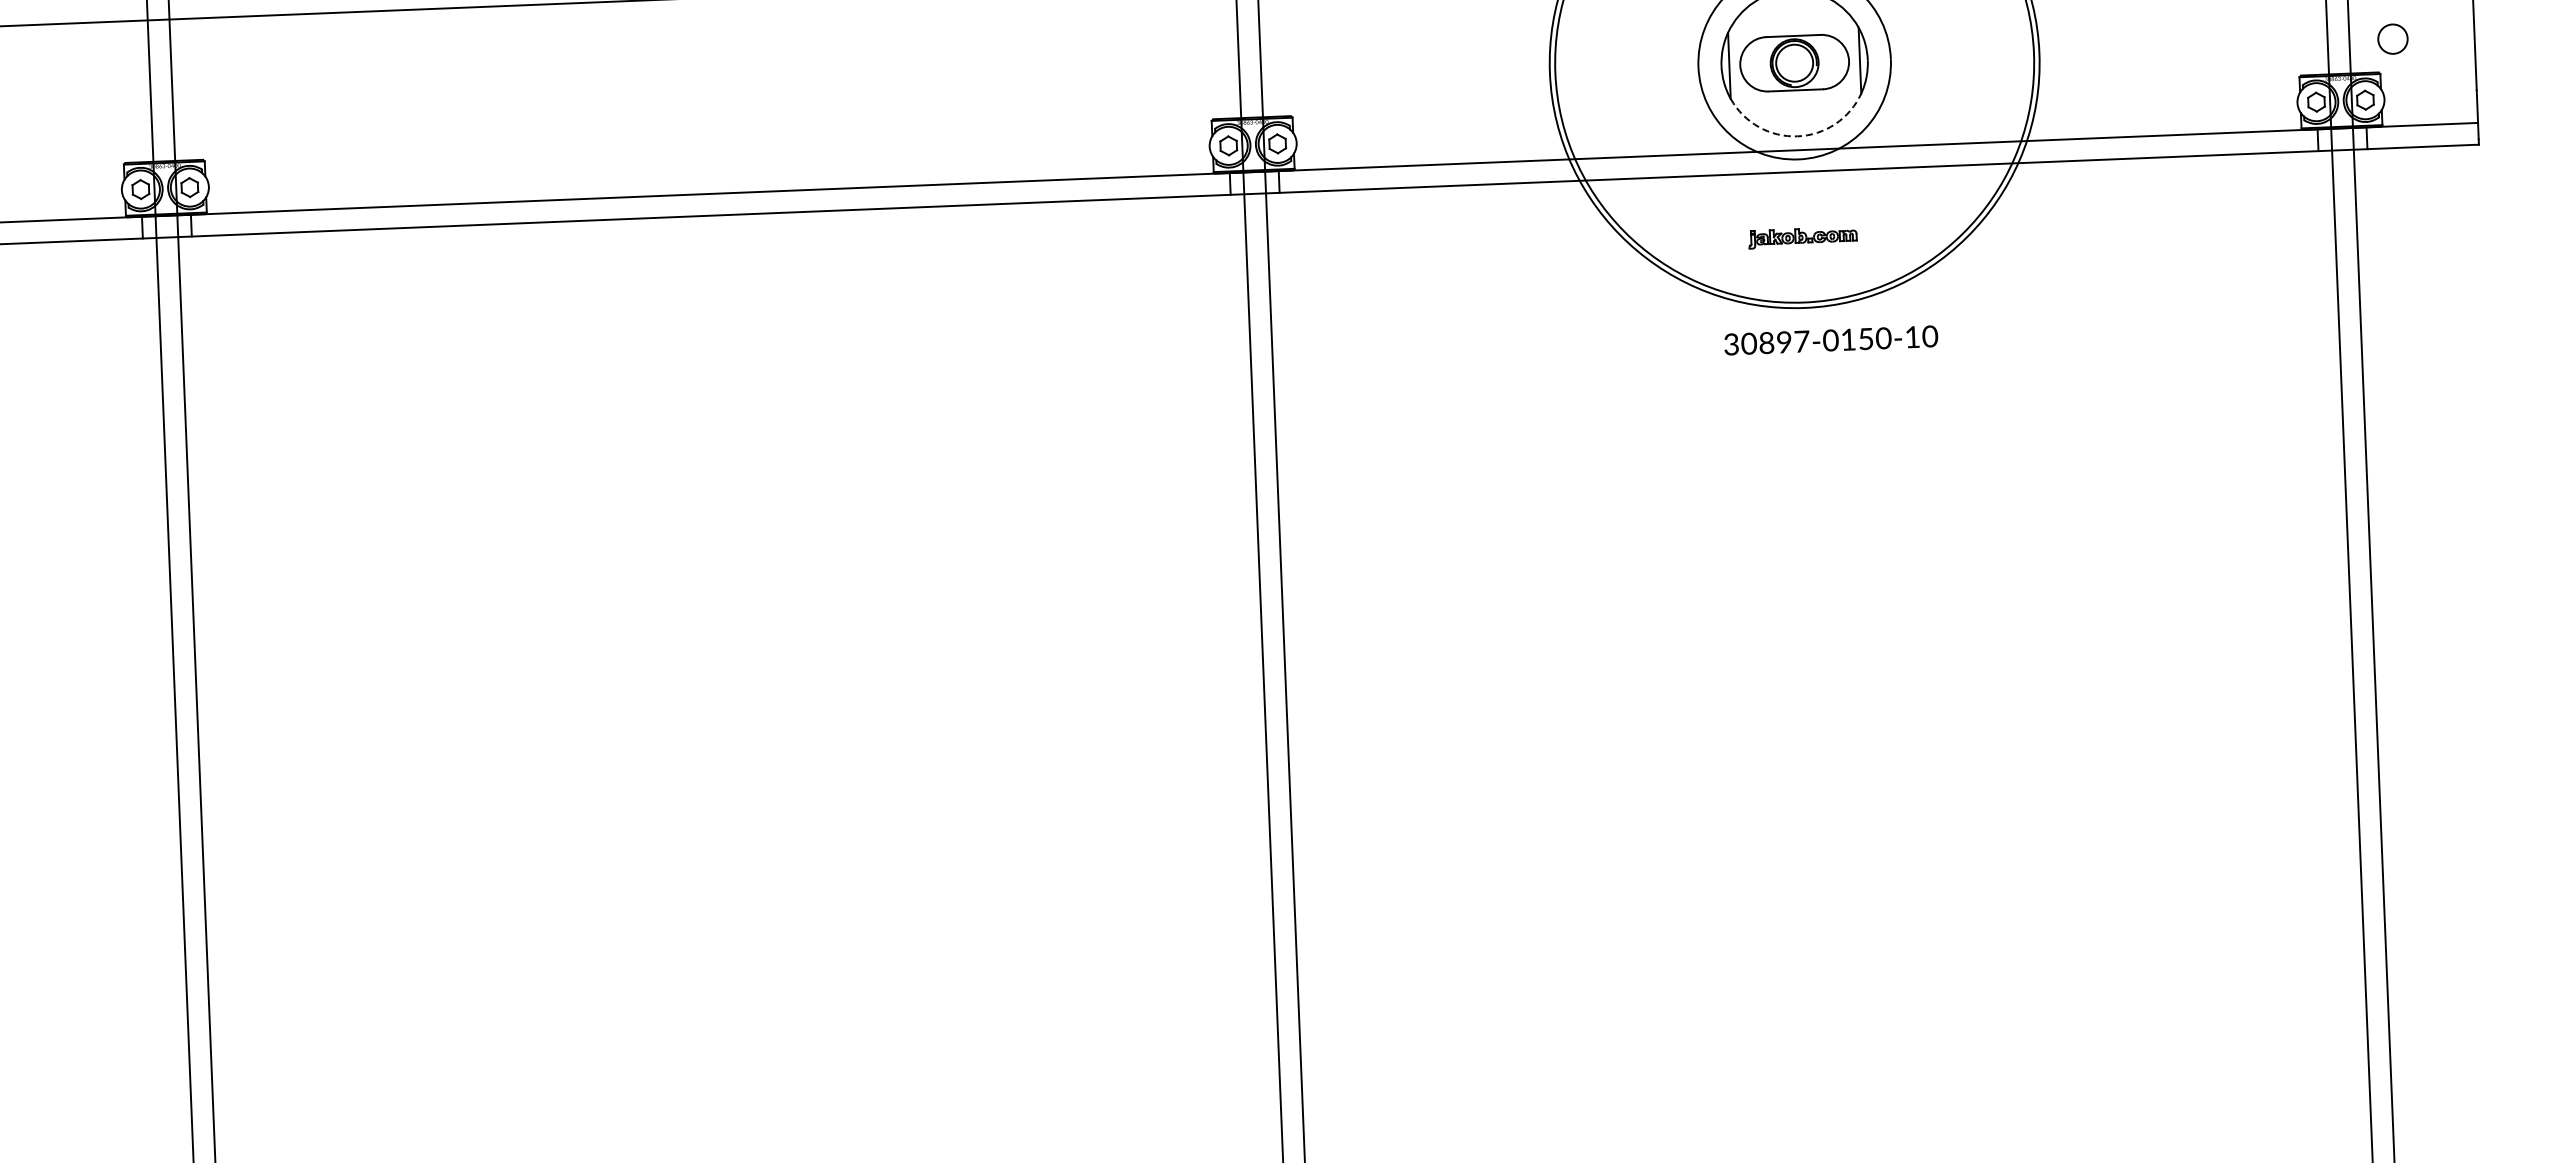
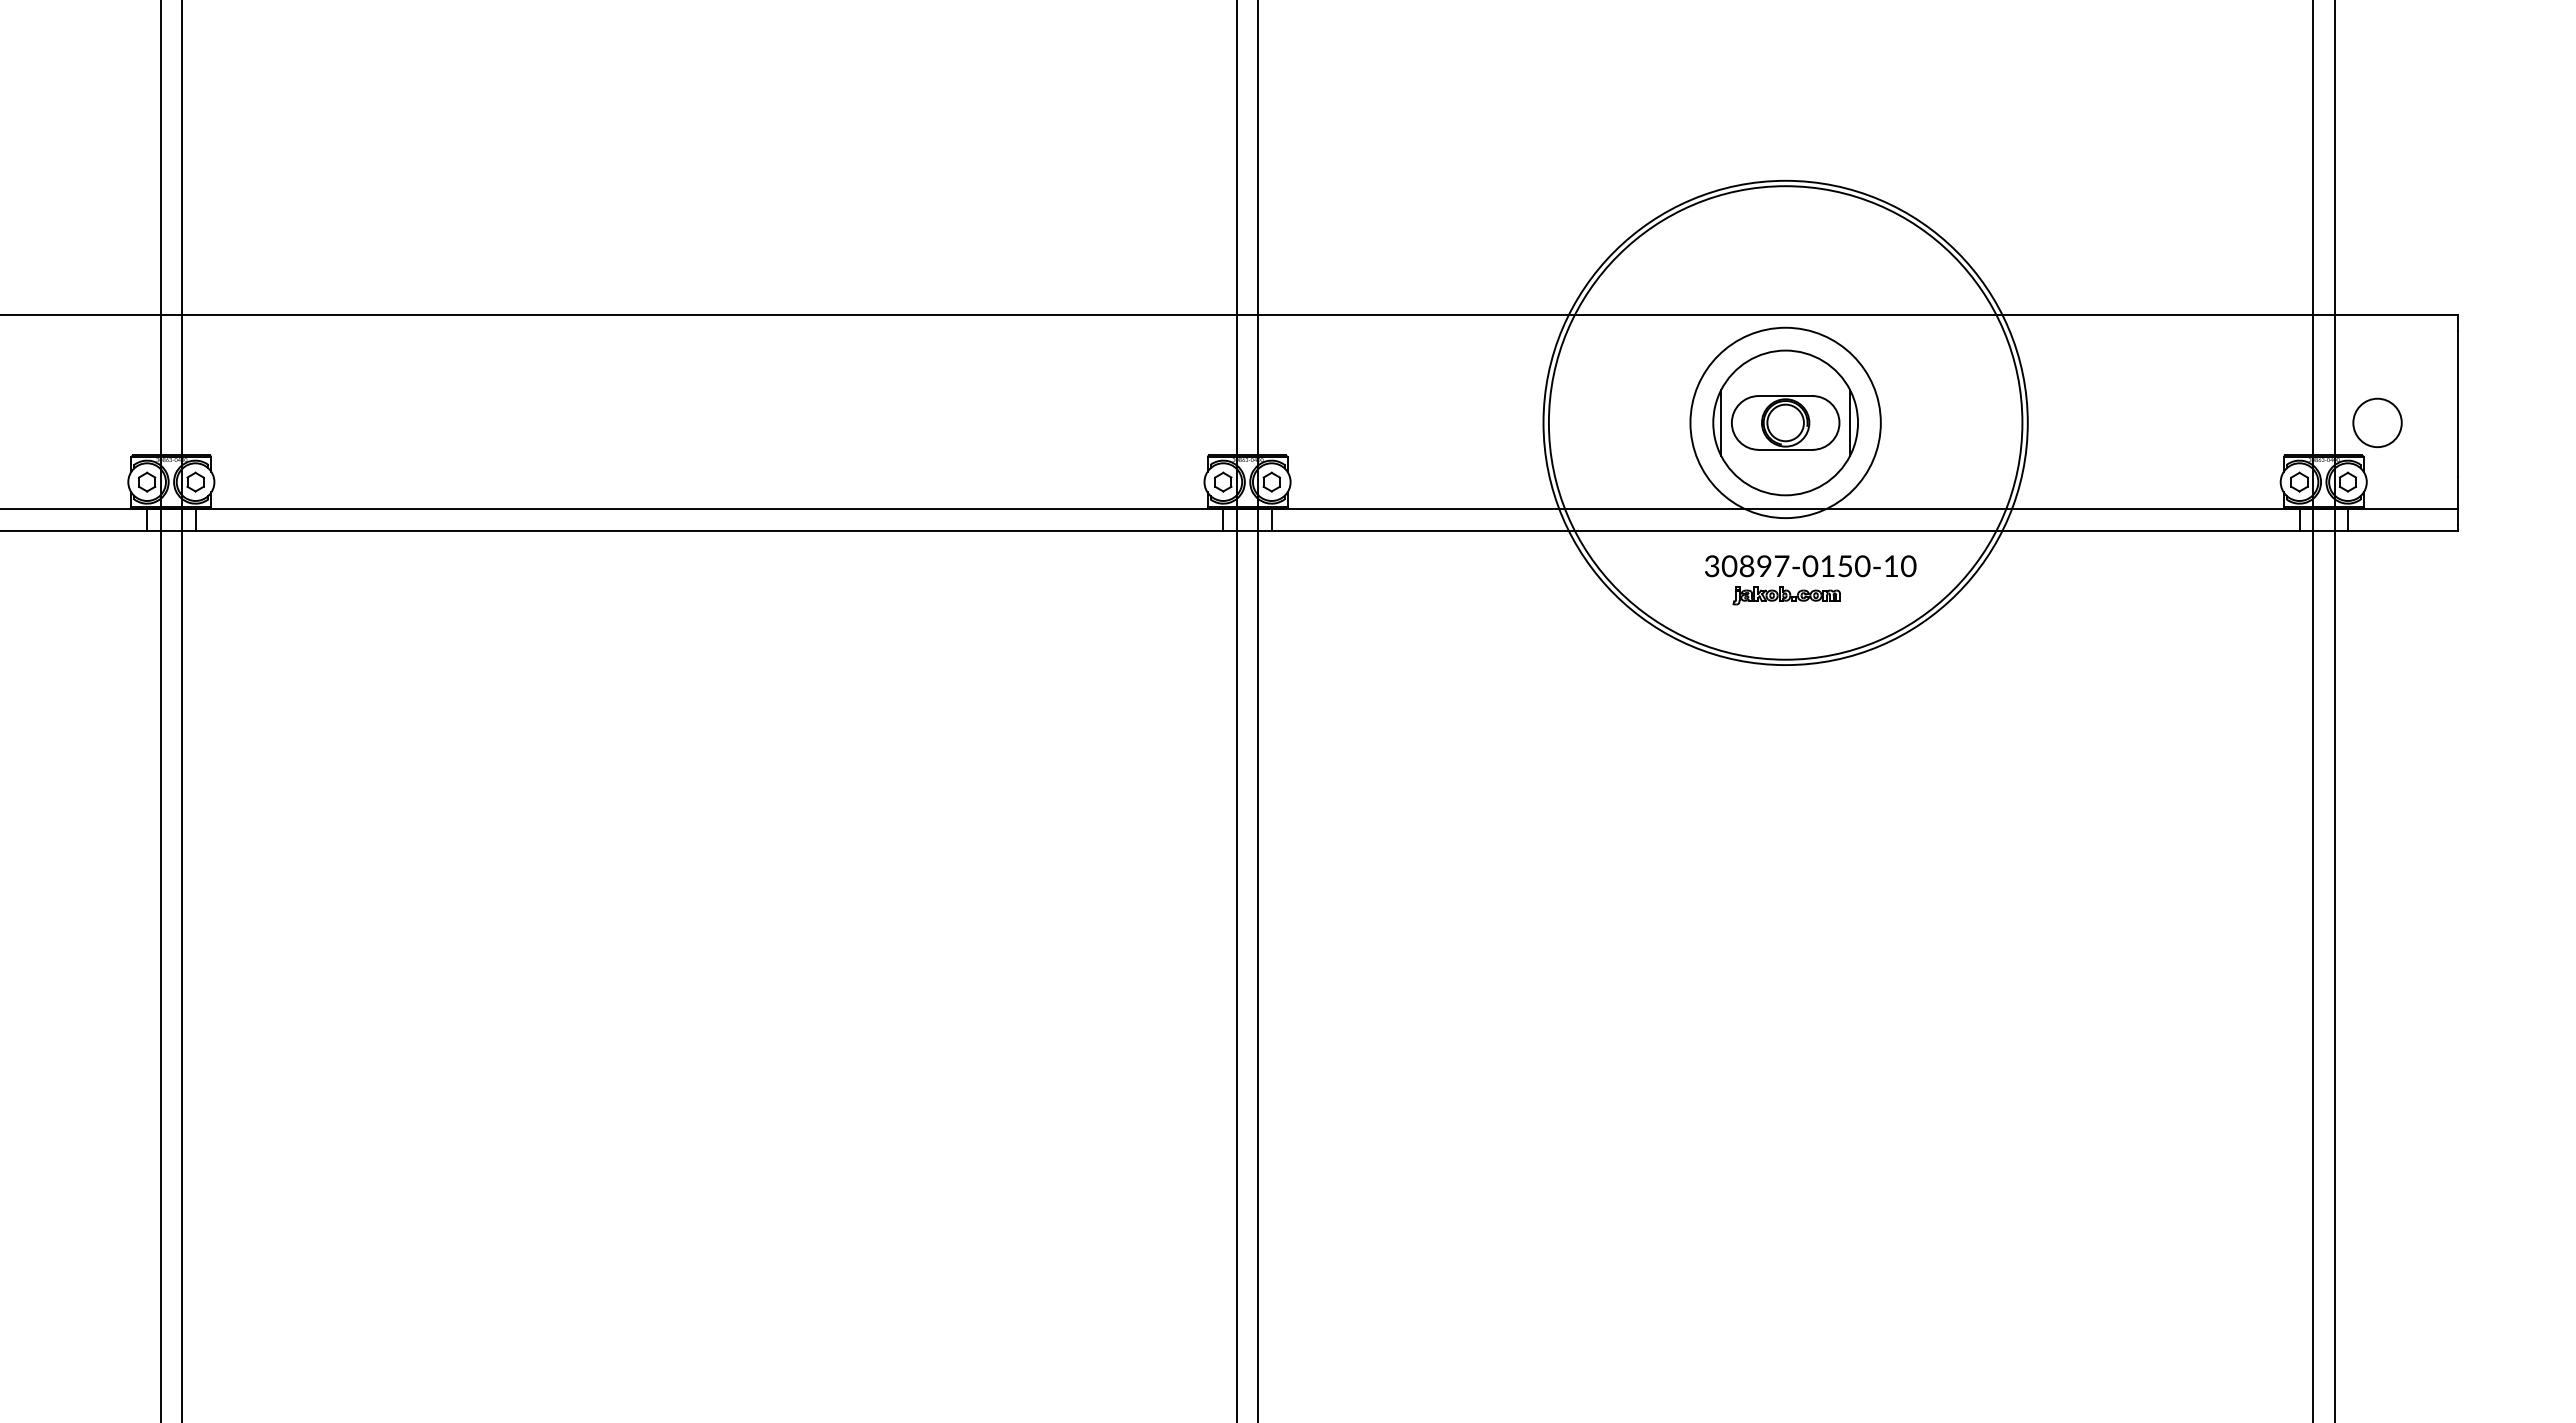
circle: (2392, 38) -> (2377, 422), size x1.67
arc: (1797, 136) -> (1785, 495), dashed -> solid
text: (1830, 340) -> (1810, 566), moved

